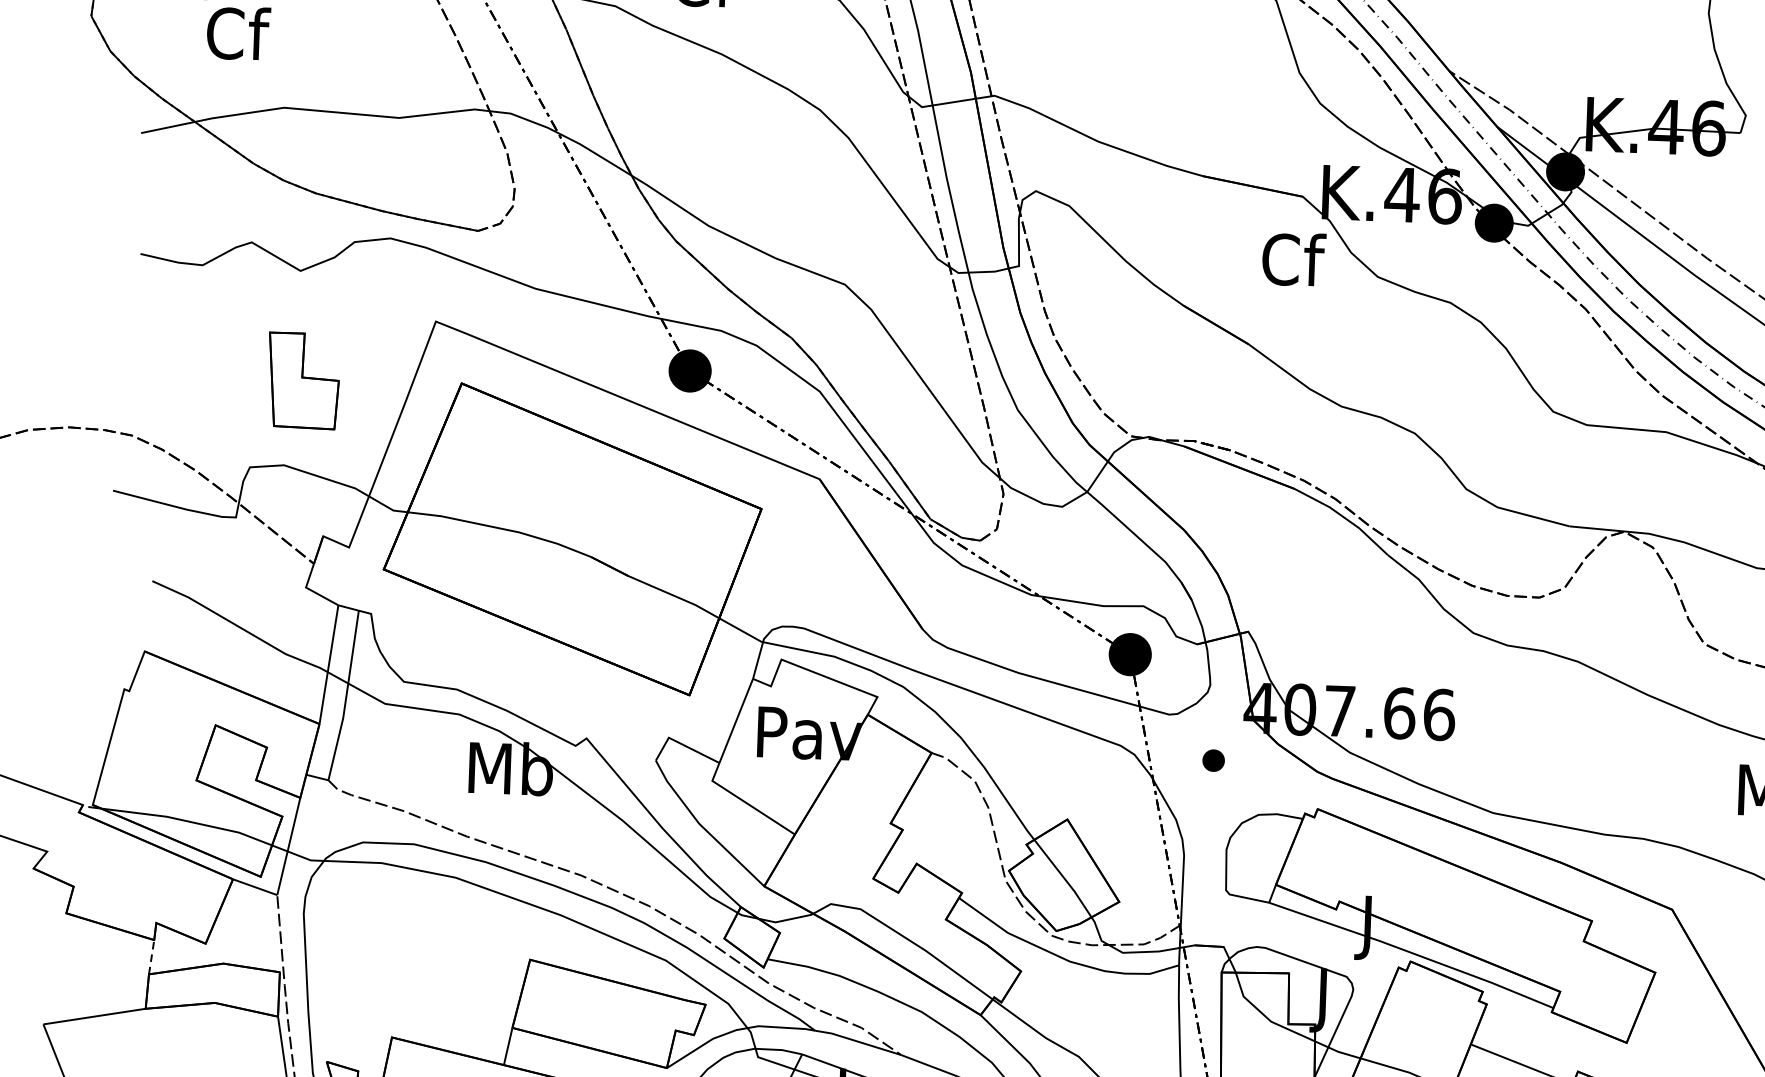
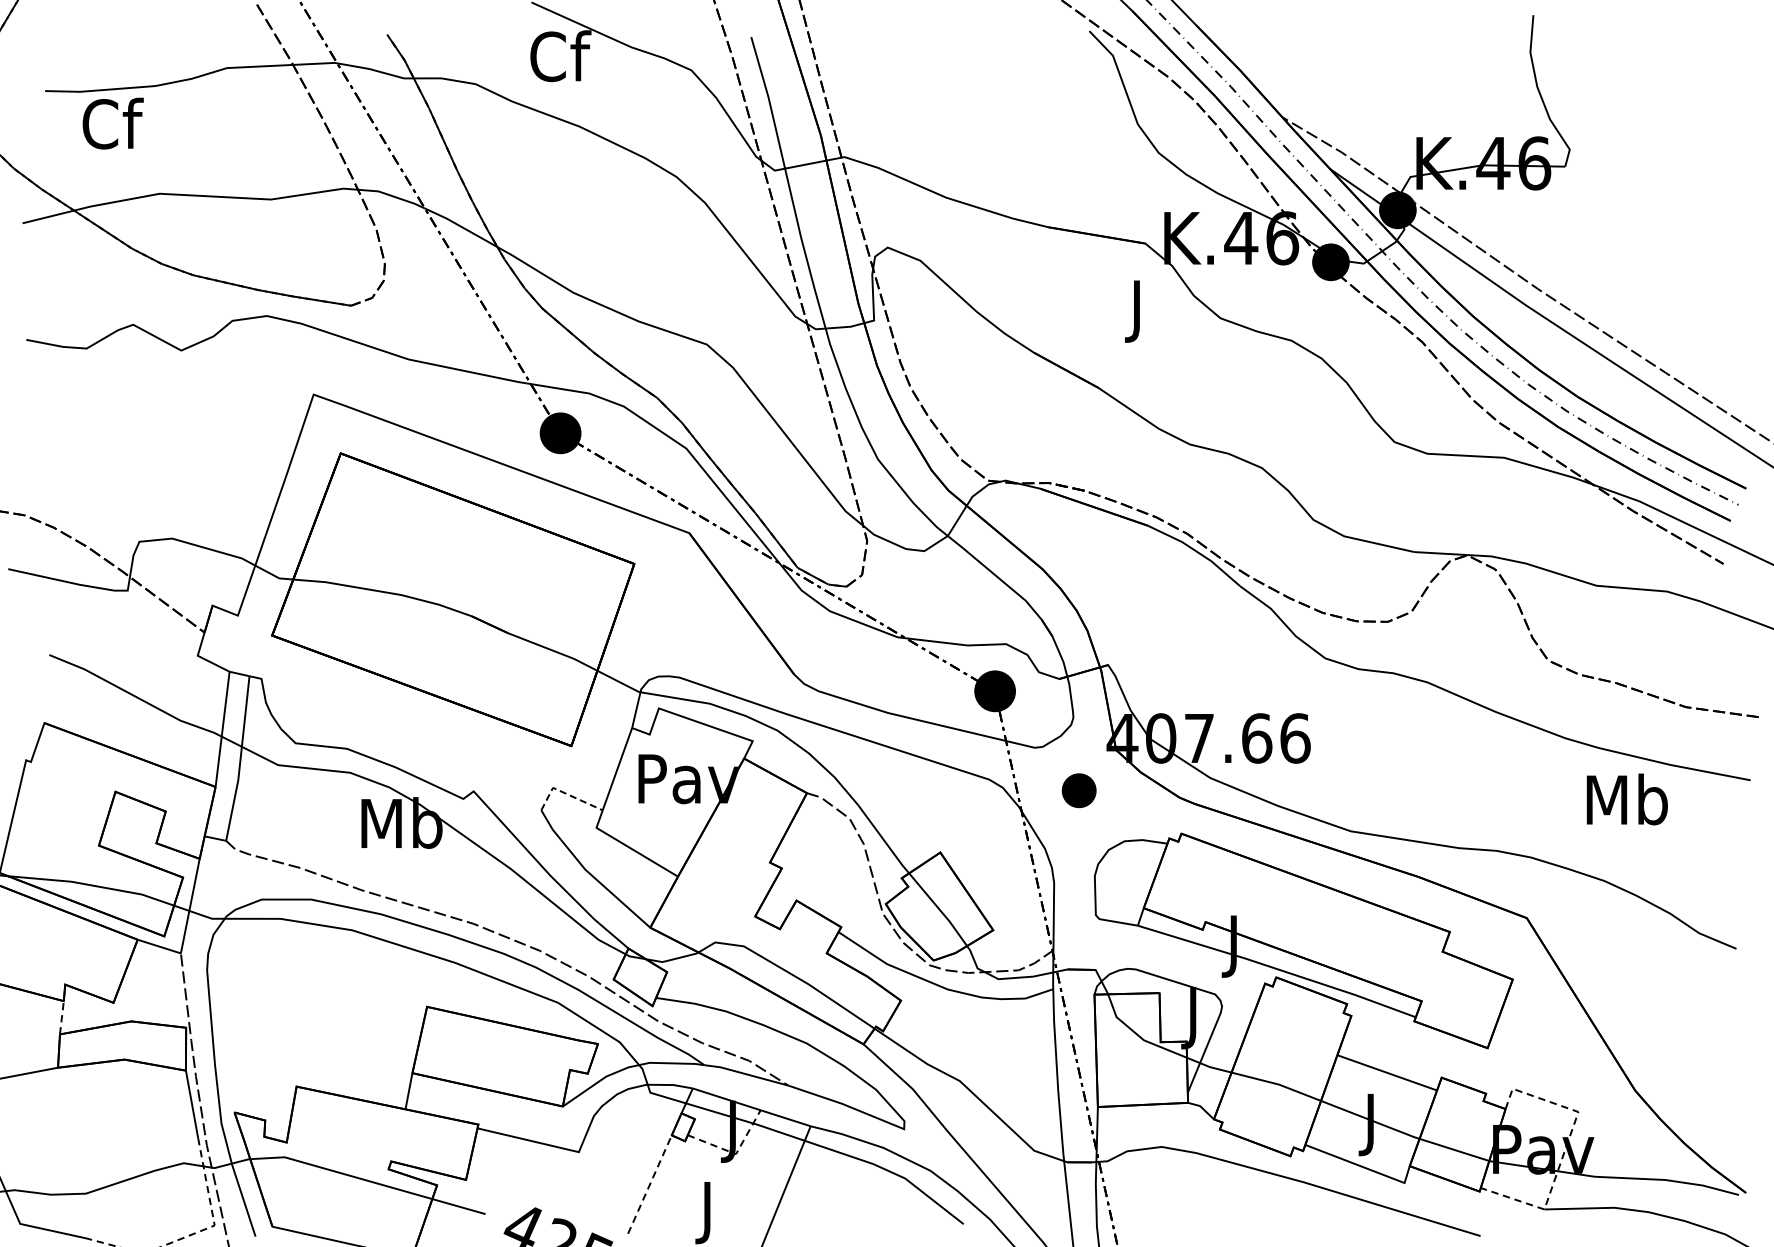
text: (1293, 265) -> (1138, 310), Cf -> J
part: (304, 380) -> (188, 456), removed
line: (681, 744) -> (565, 793), solid -> dashed
part: (1213, 760) -> (1079, 790), size x1.6

